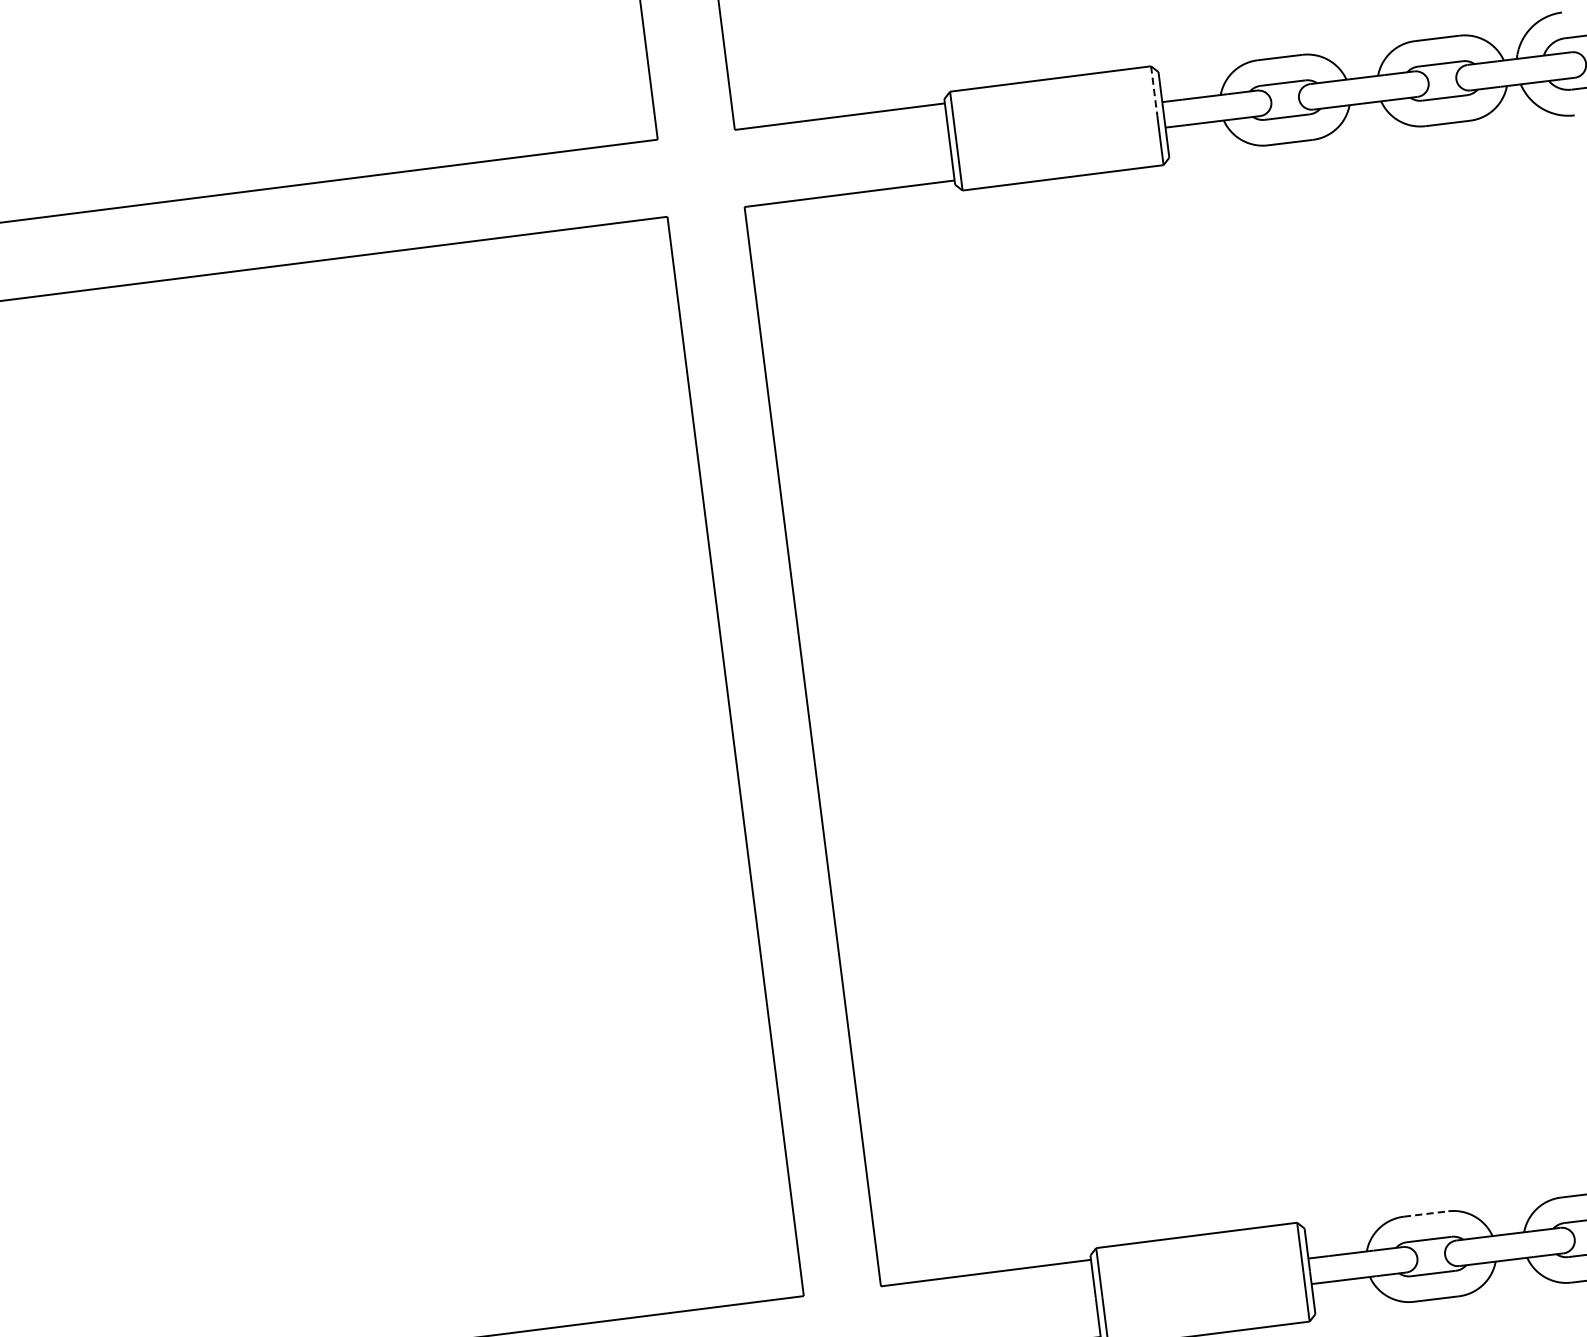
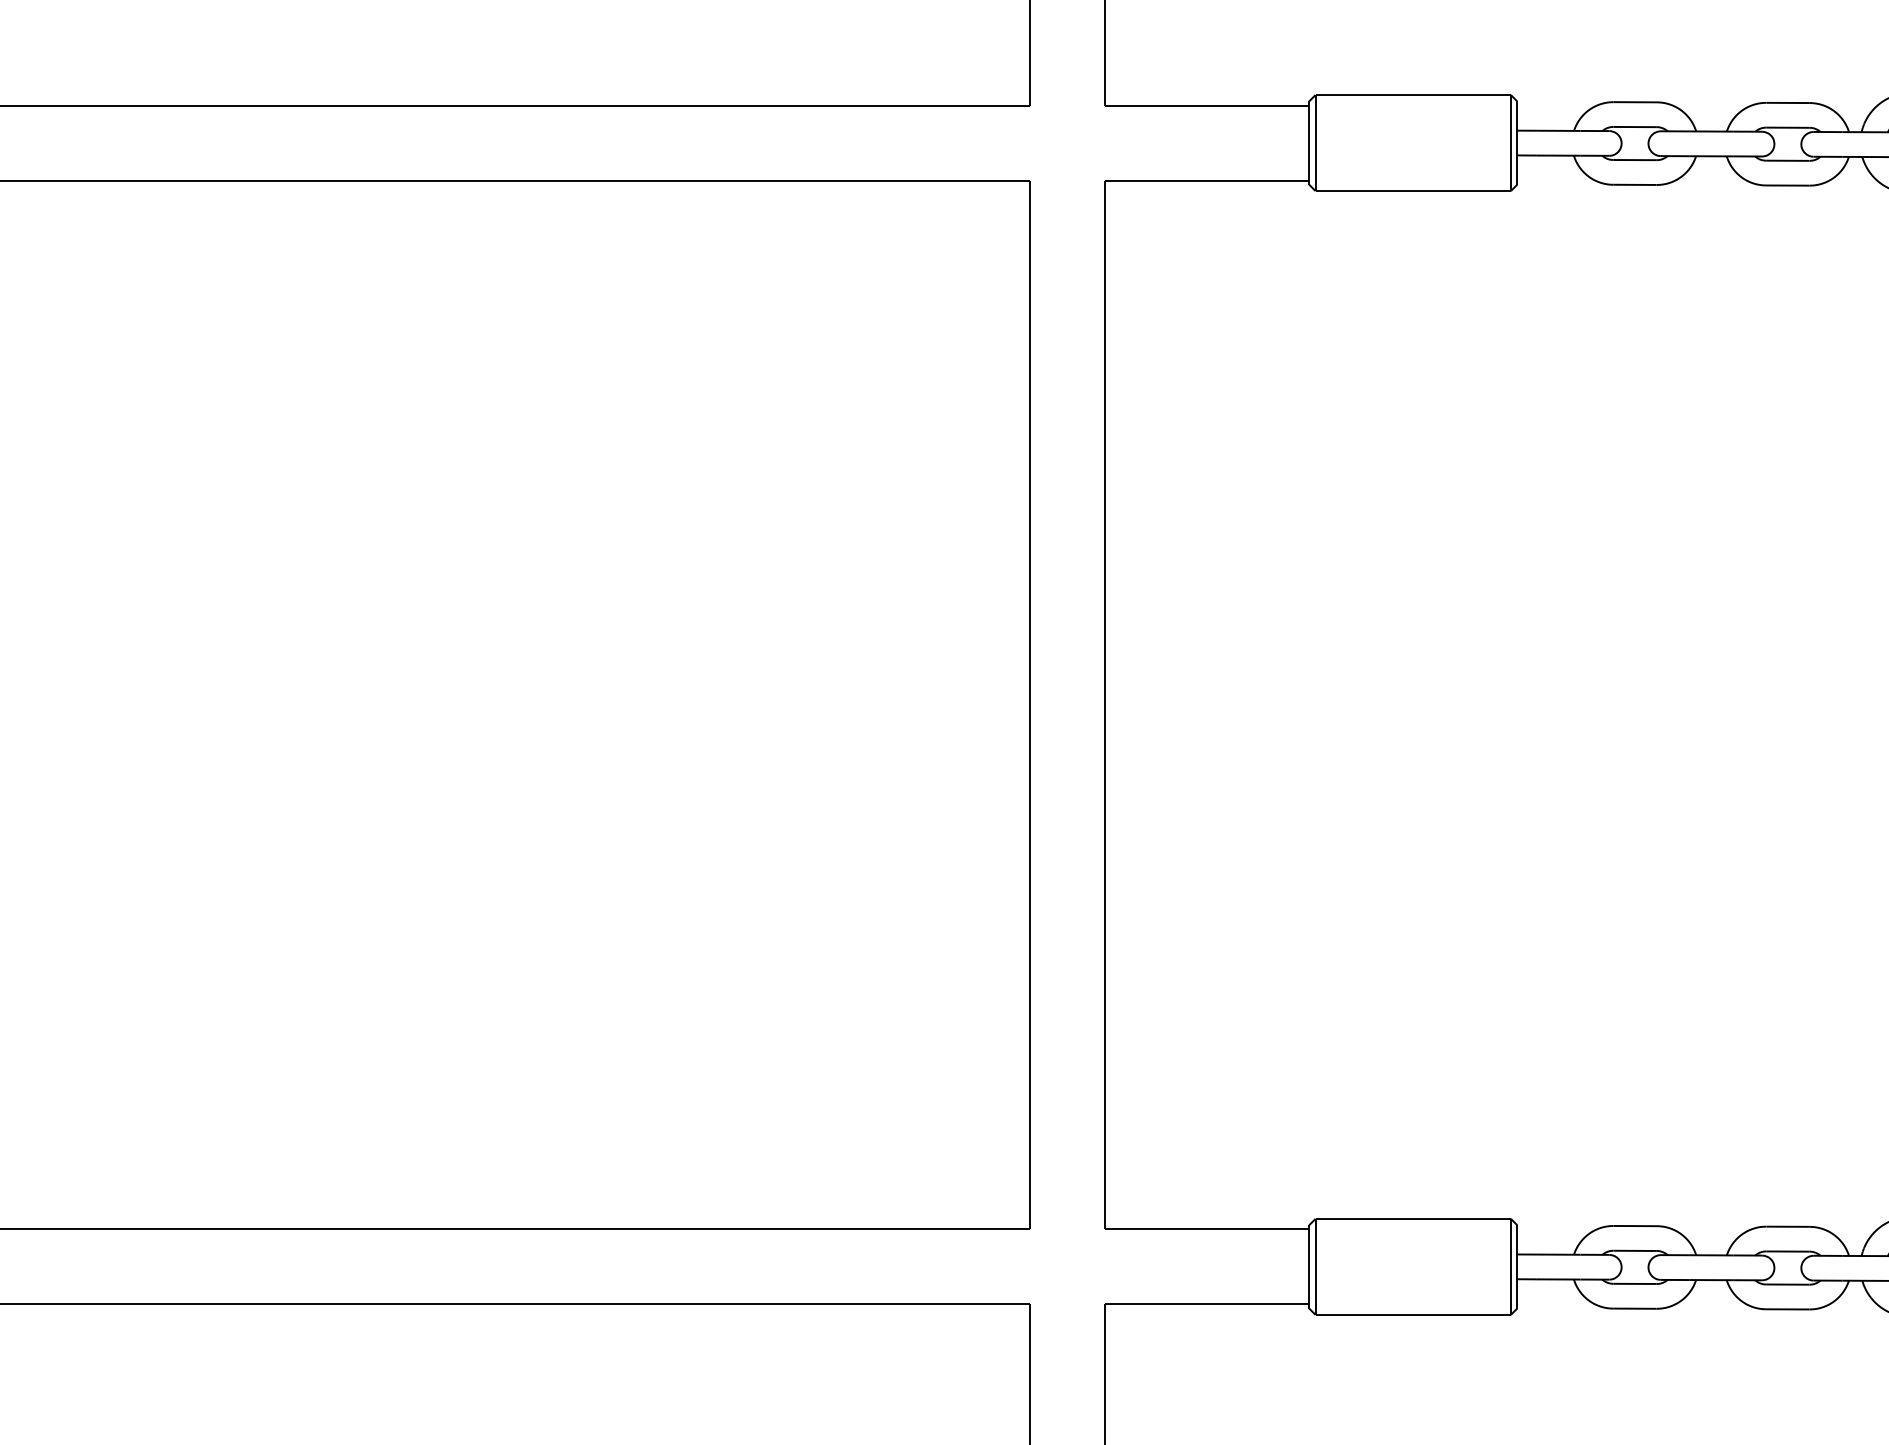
line: (1153, 91) -> (1510, 119), dashed -> solid
line: (1426, 1214) -> (1635, 1226), dashed -> solid

